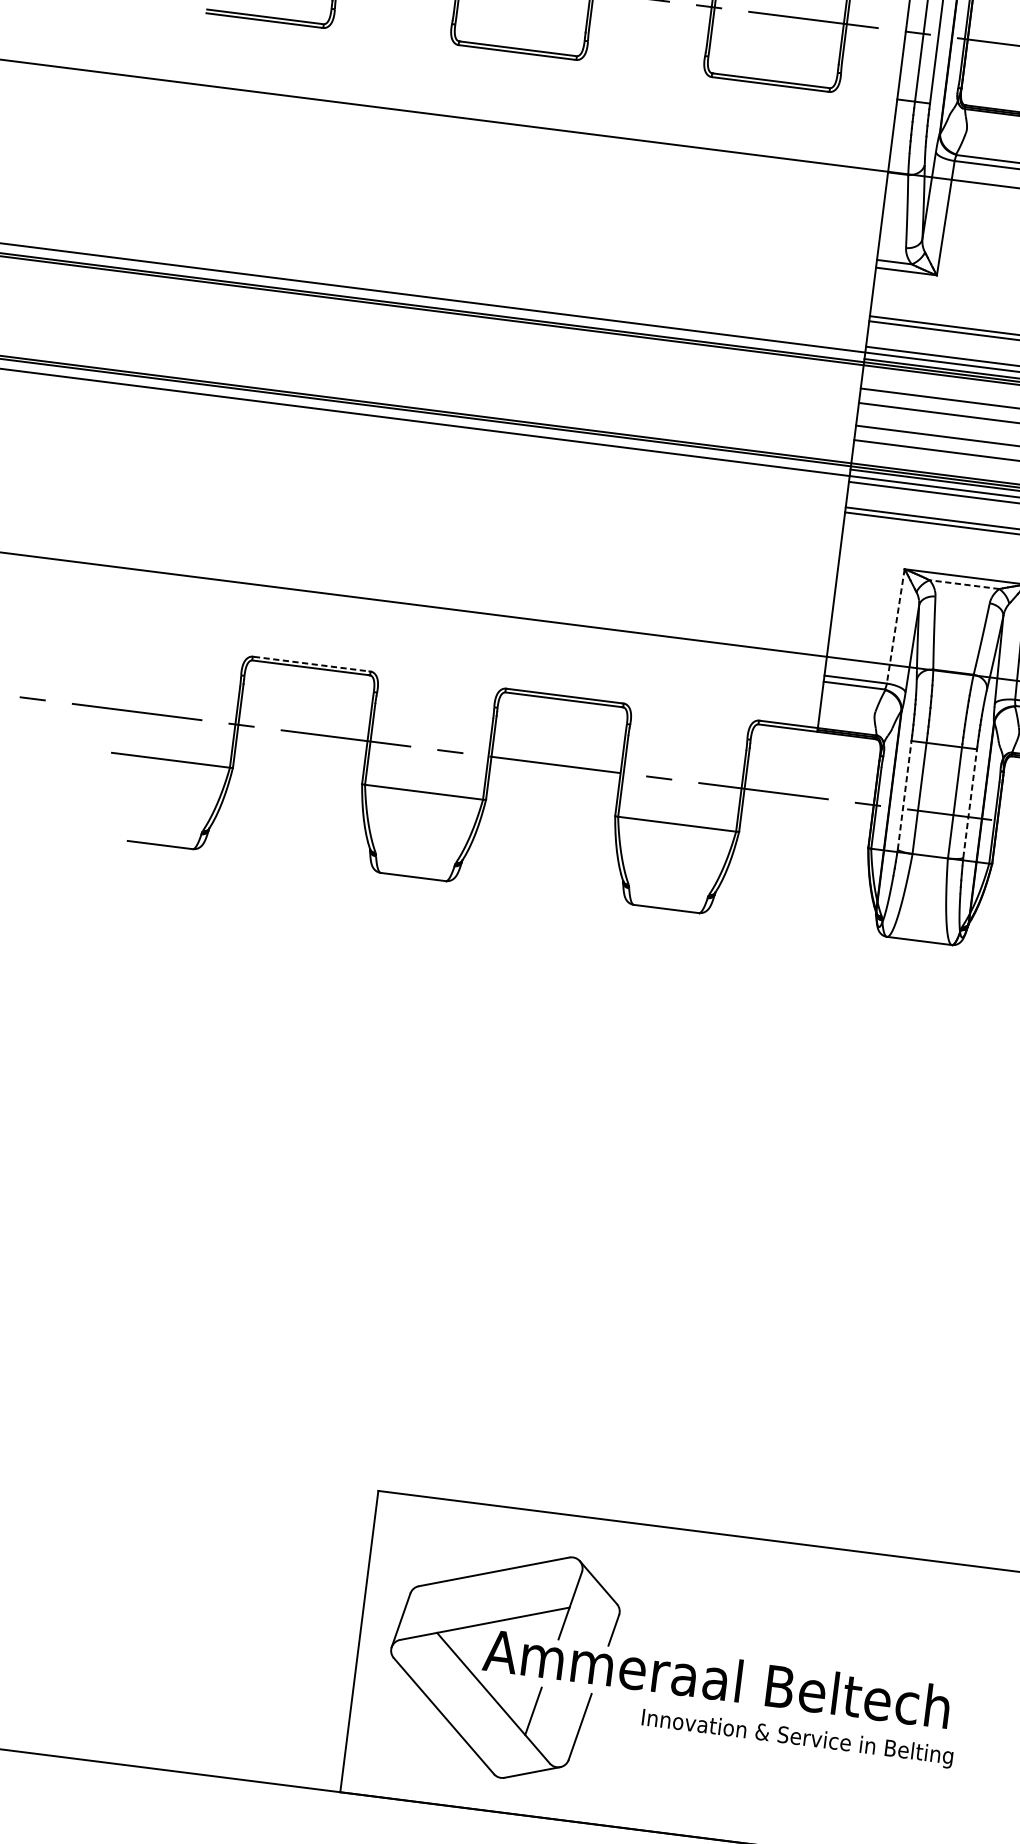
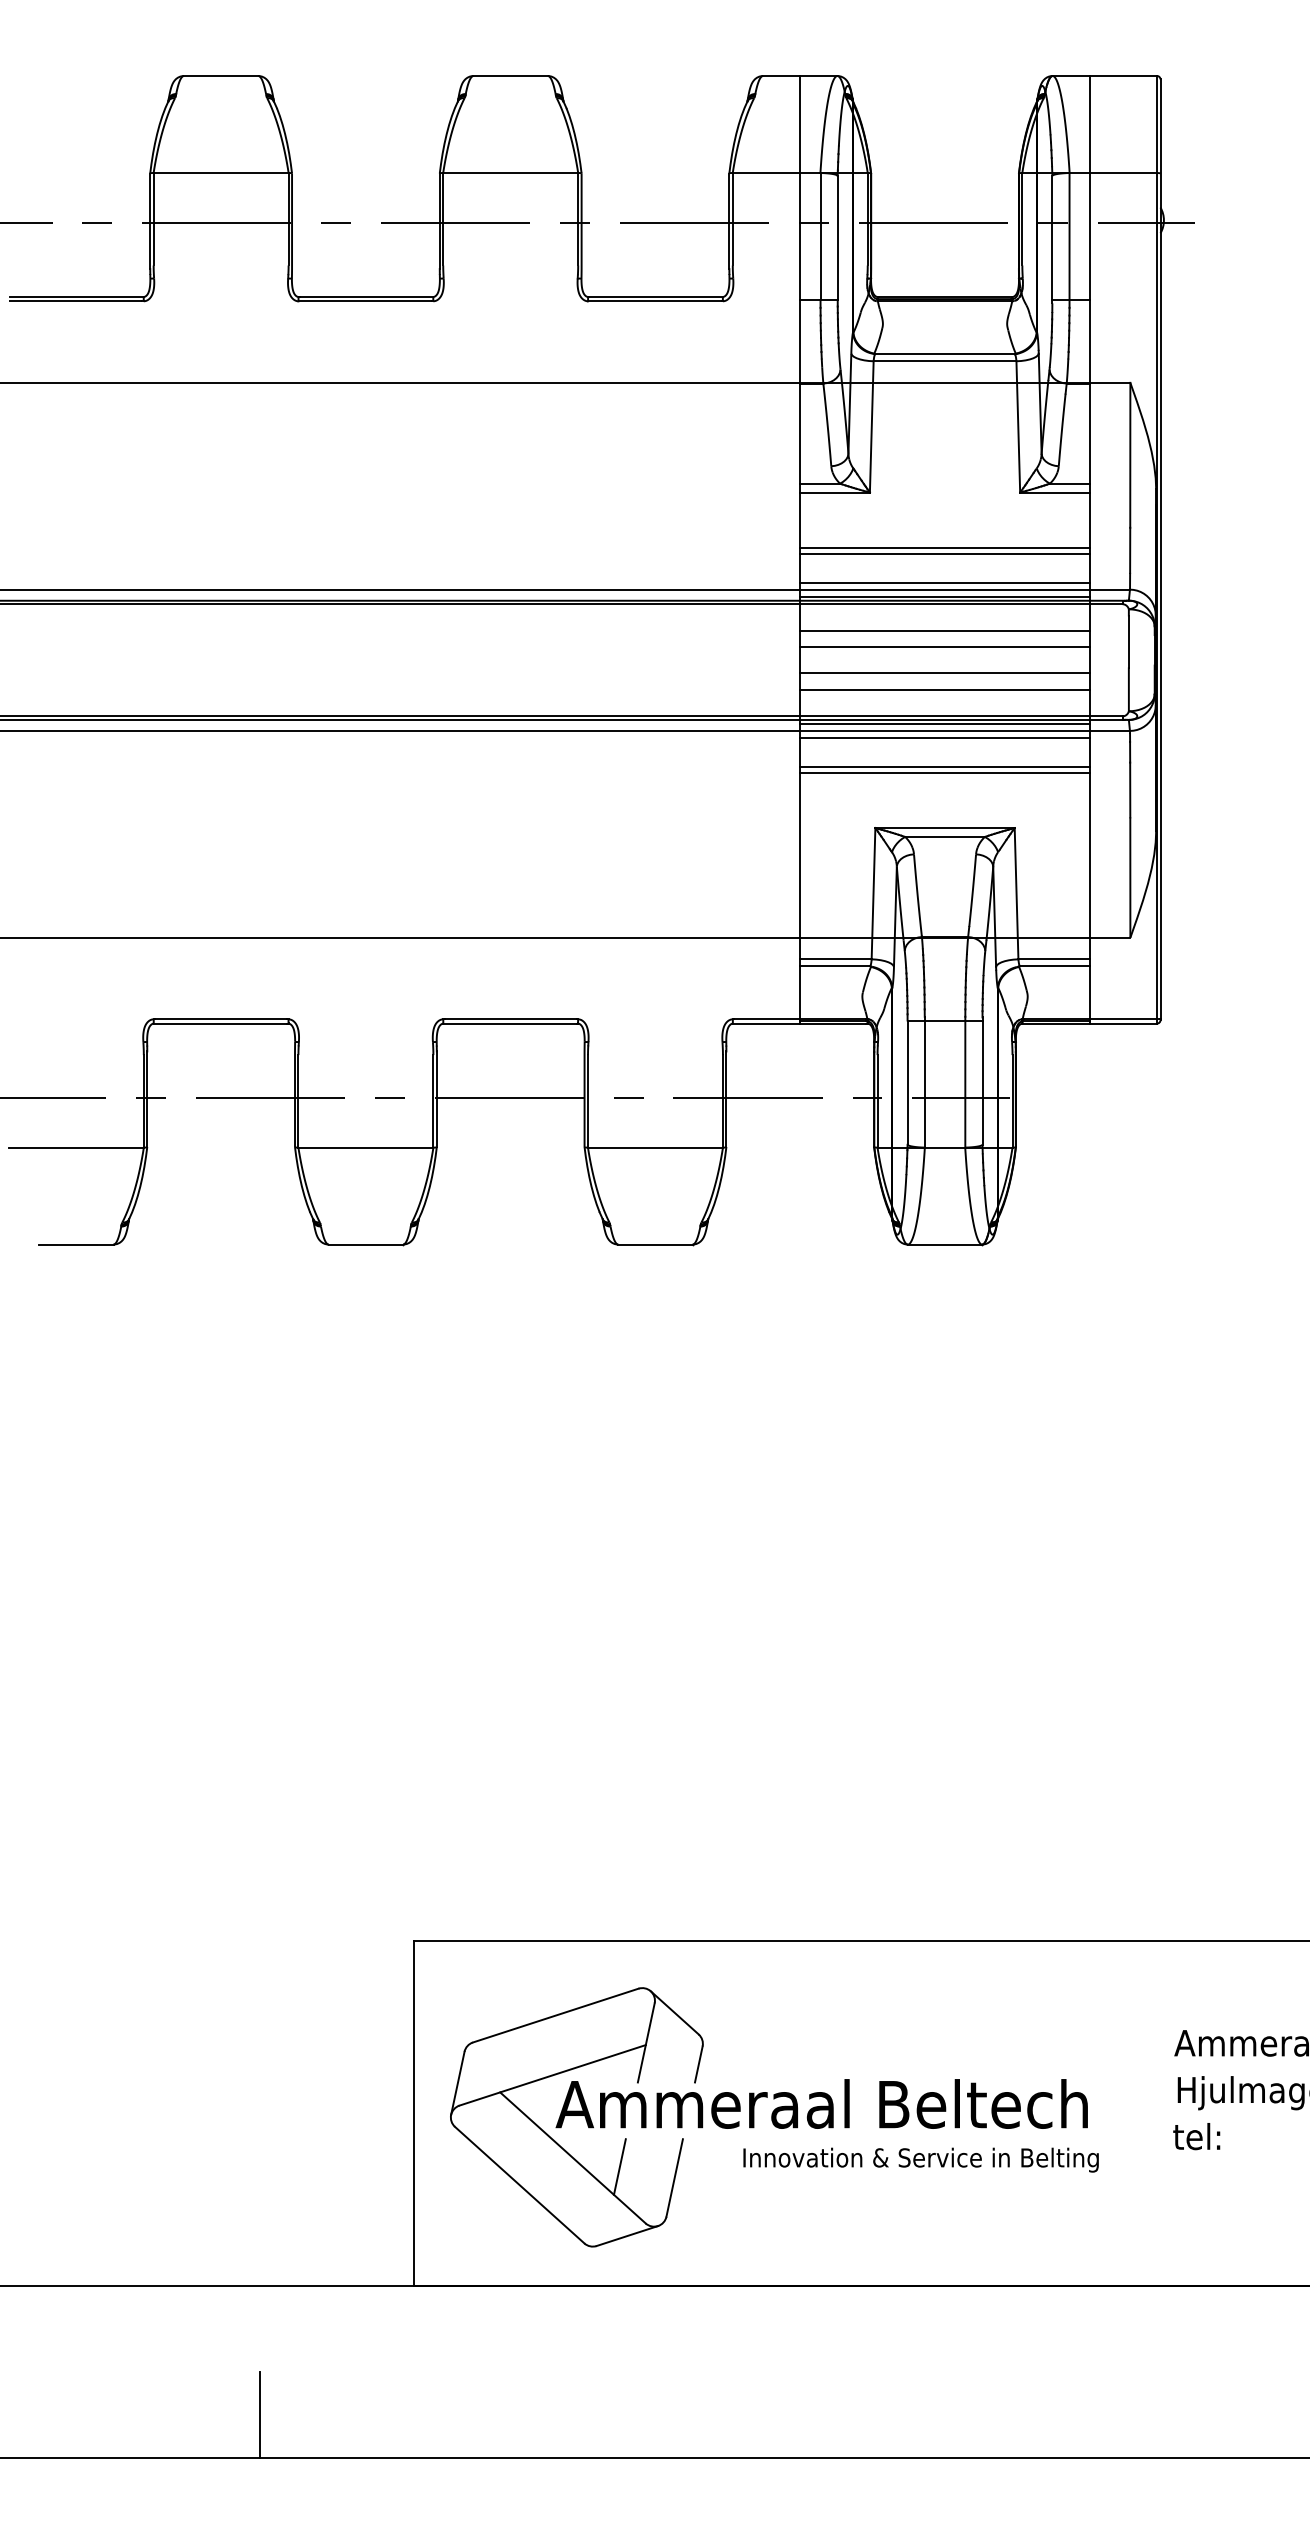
line: (965, 584) -> (945, 836), dashed -> solid
line: (895, 626) -> (873, 893), dashed -> solid
line: (311, 664) -> (221, 1019), dashed -> solid
line: (904, 795) -> (907, 1082), dashed -> solid
line: (970, 802) -> (982, 1081), dashed -> solid

